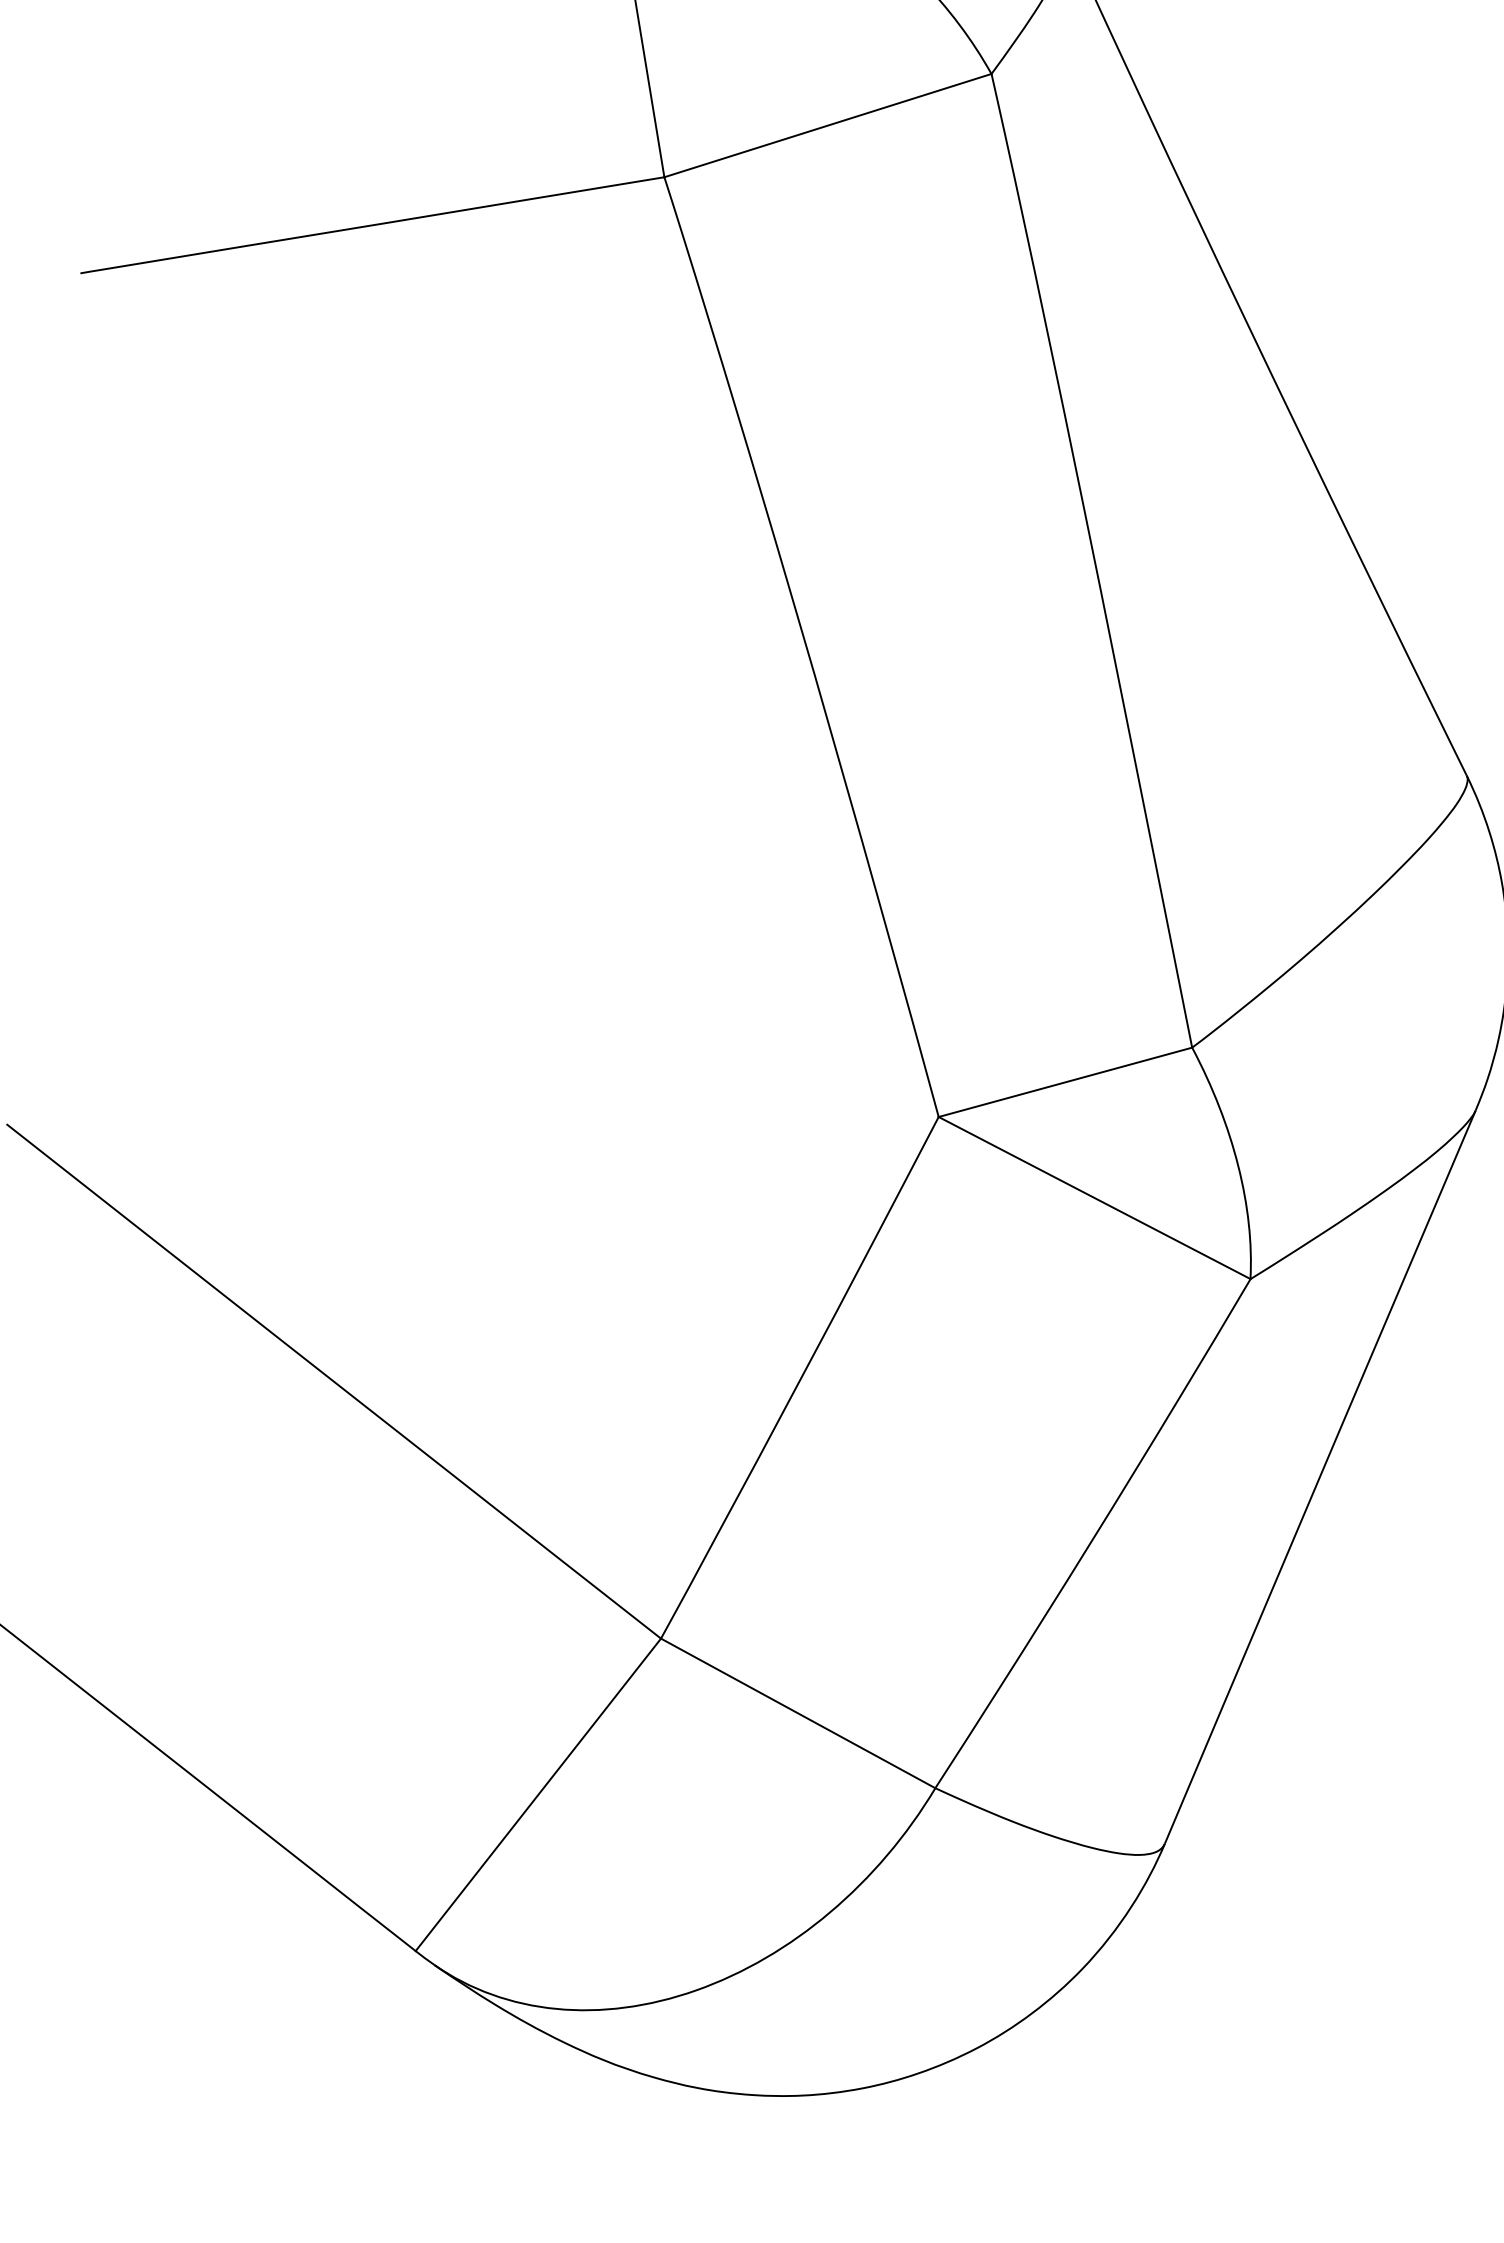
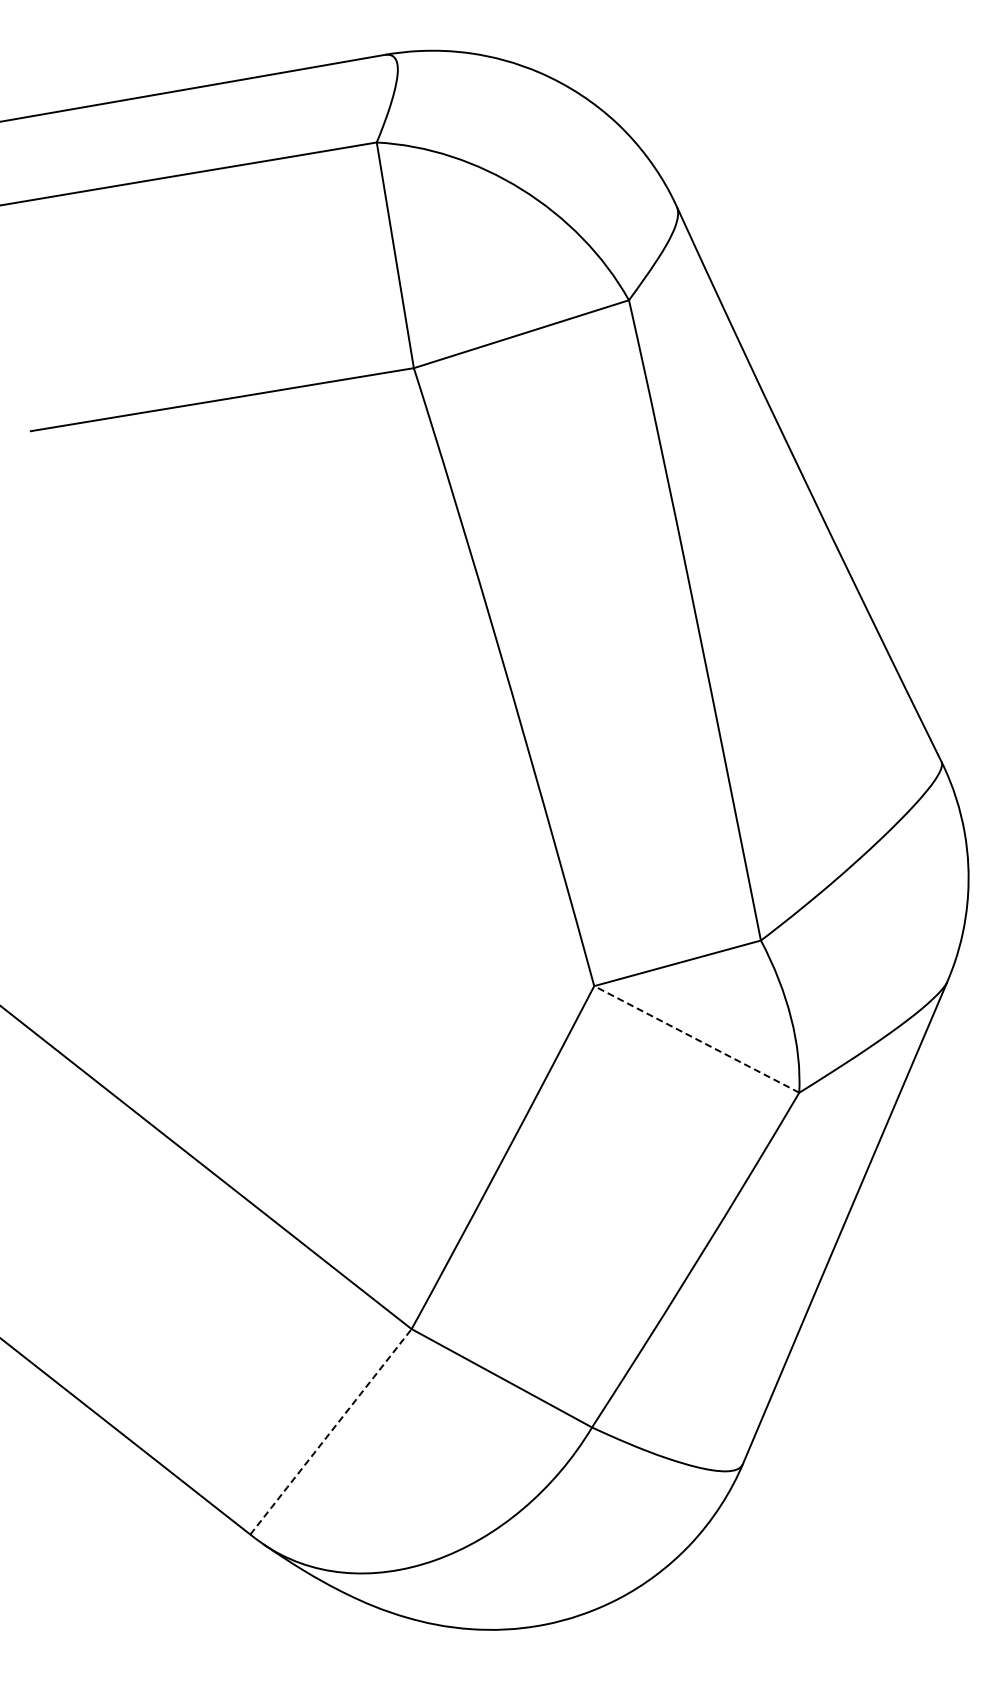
line: (1094, 1198) -> (696, 1039), solid -> dashed
line: (539, 1794) -> (331, 1431), solid -> dashed

